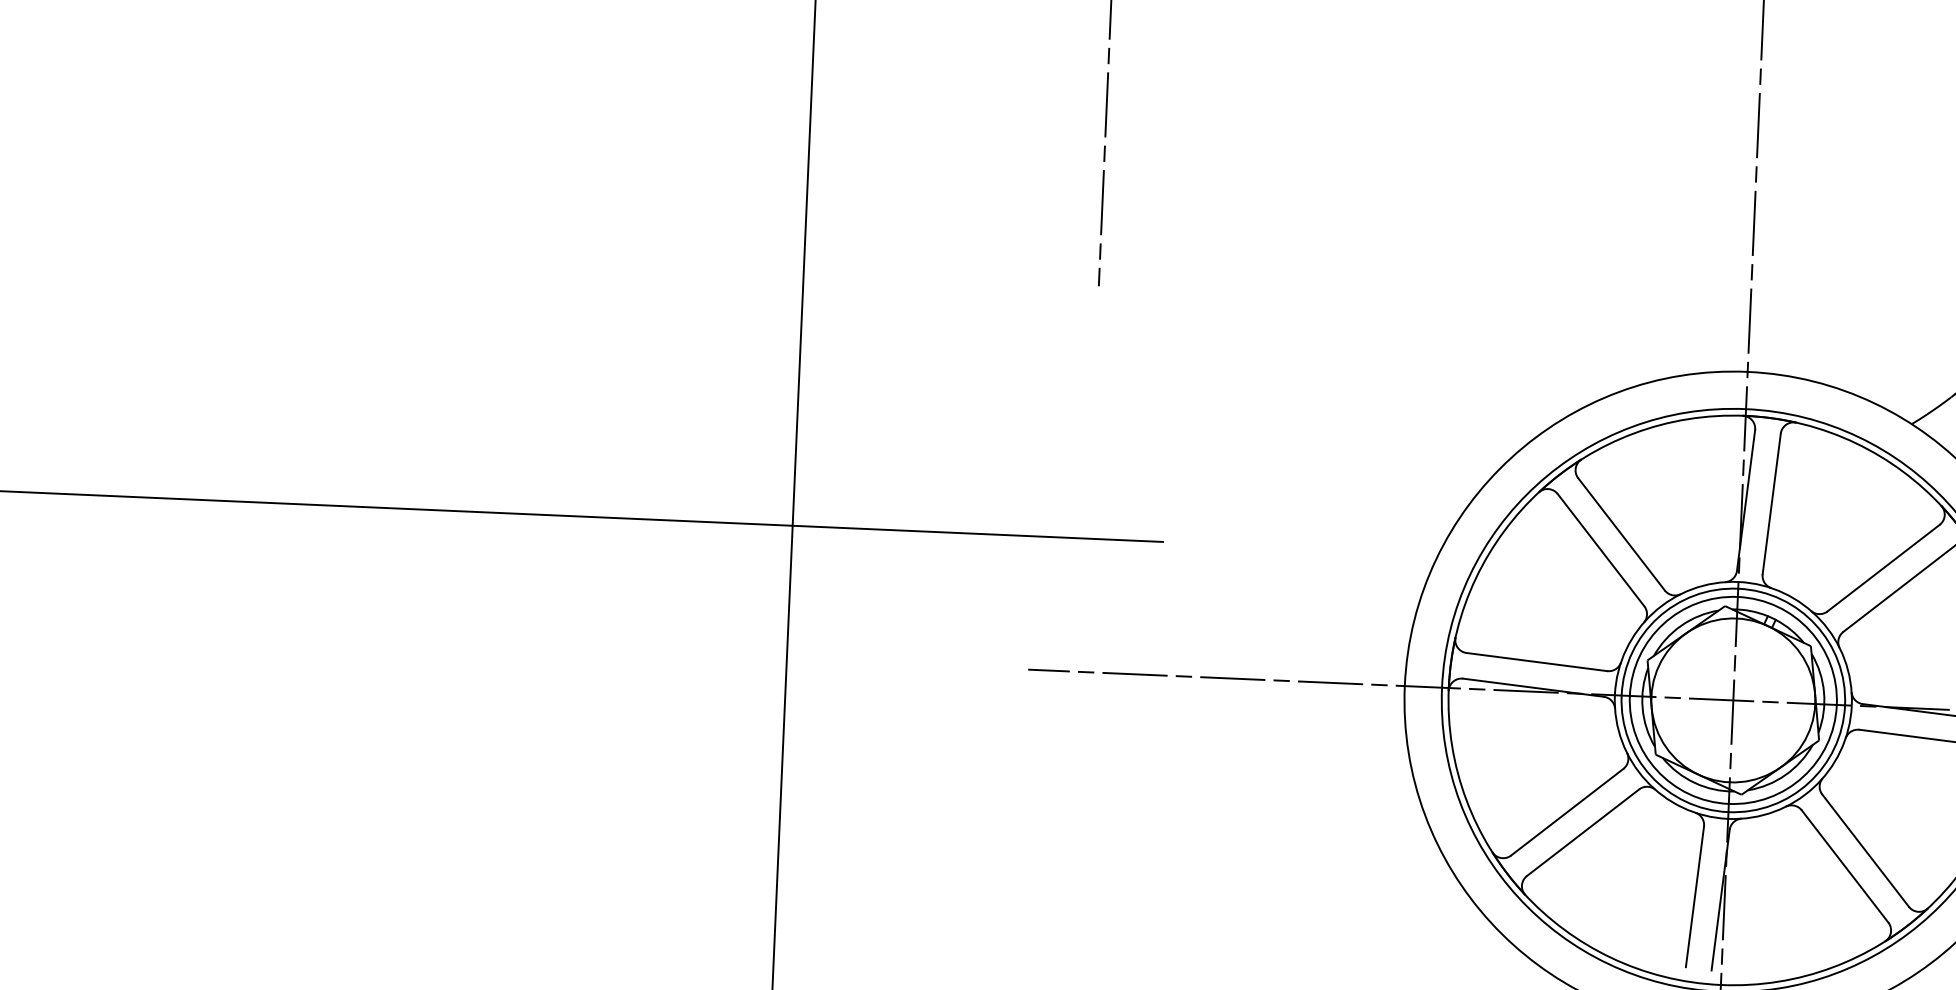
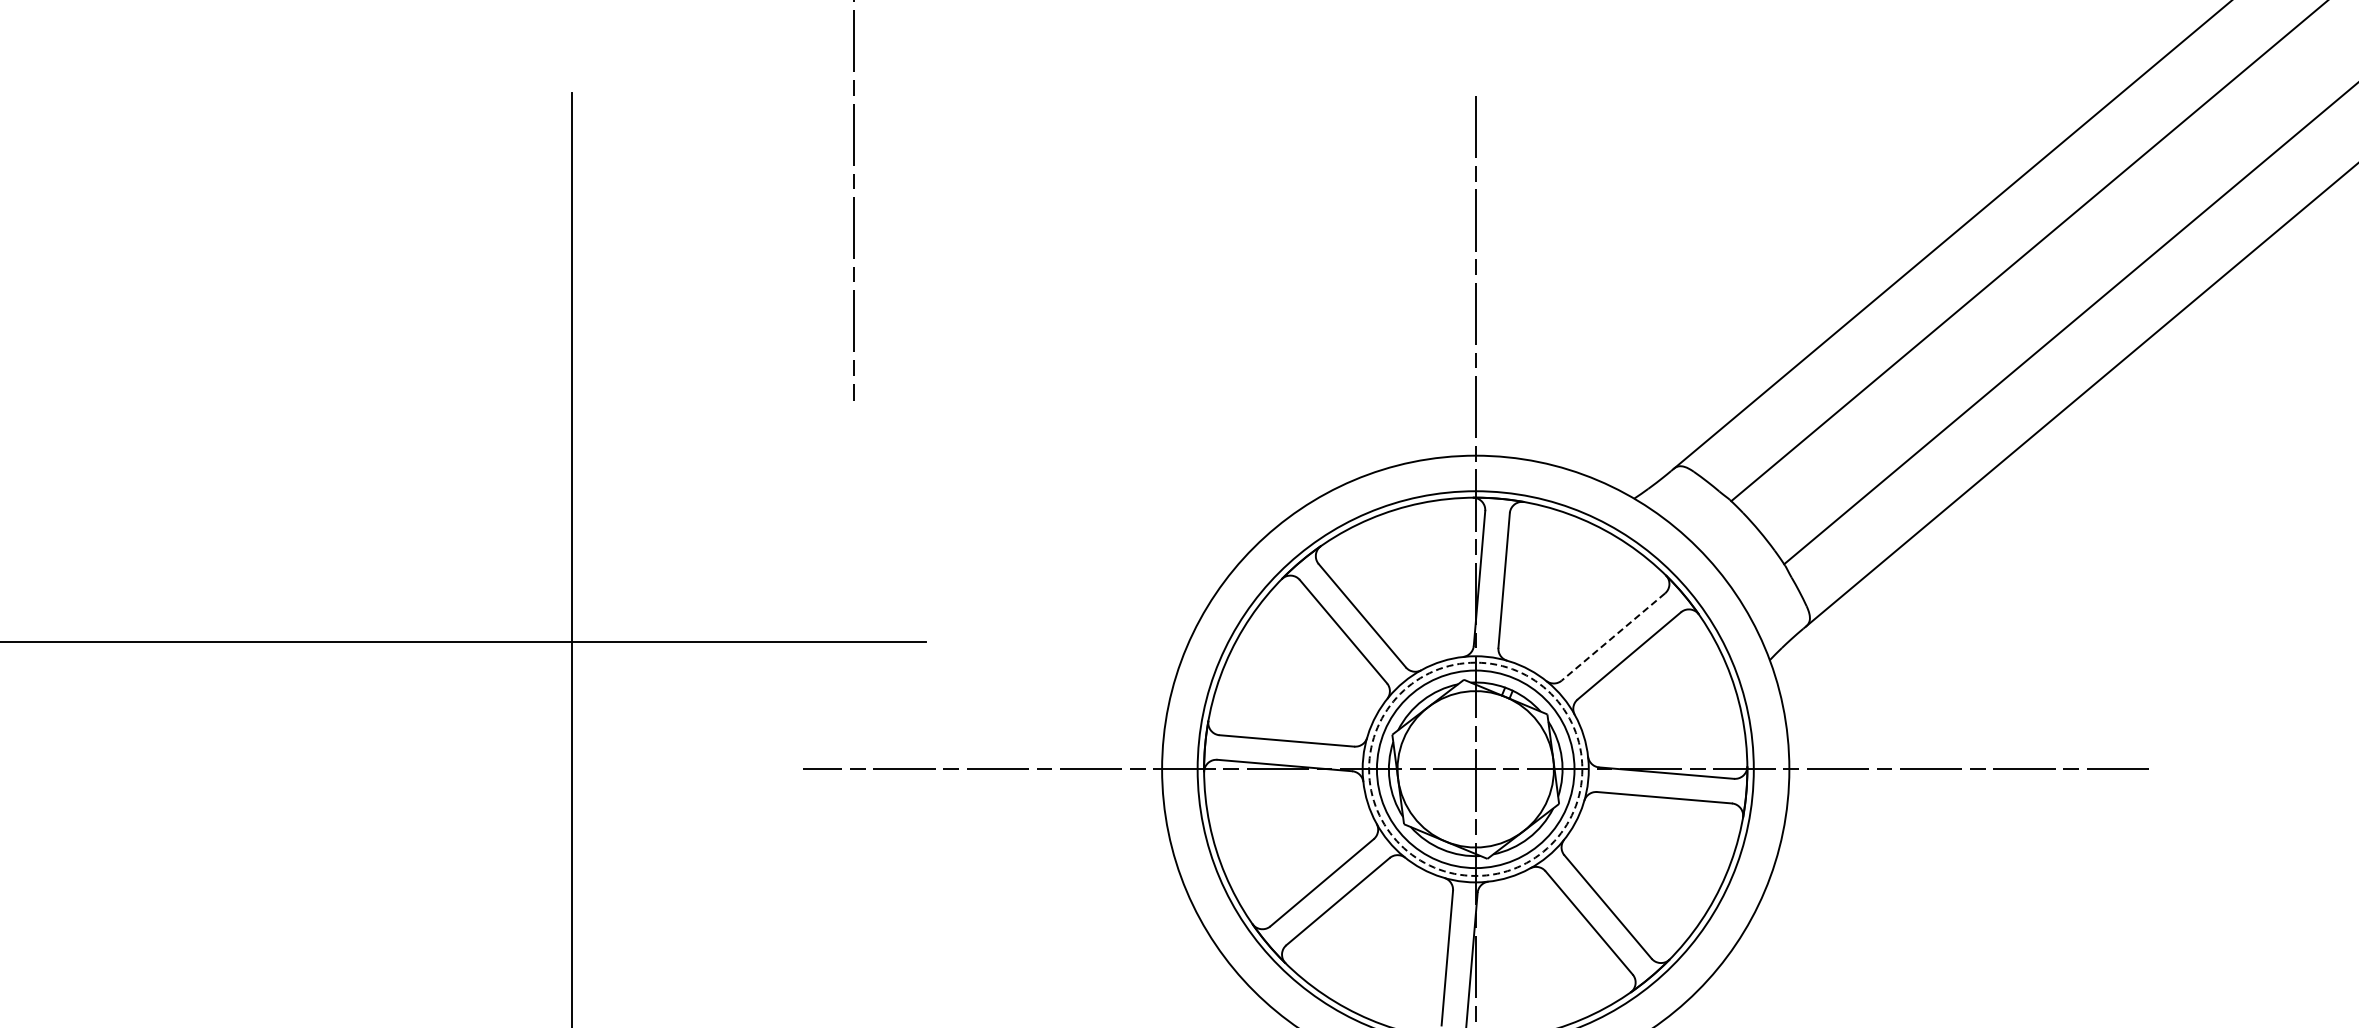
line: (1883, 568) -> (1613, 637), solid -> dashed
circle: (1733, 699) -> (1475, 768), solid -> dashed

